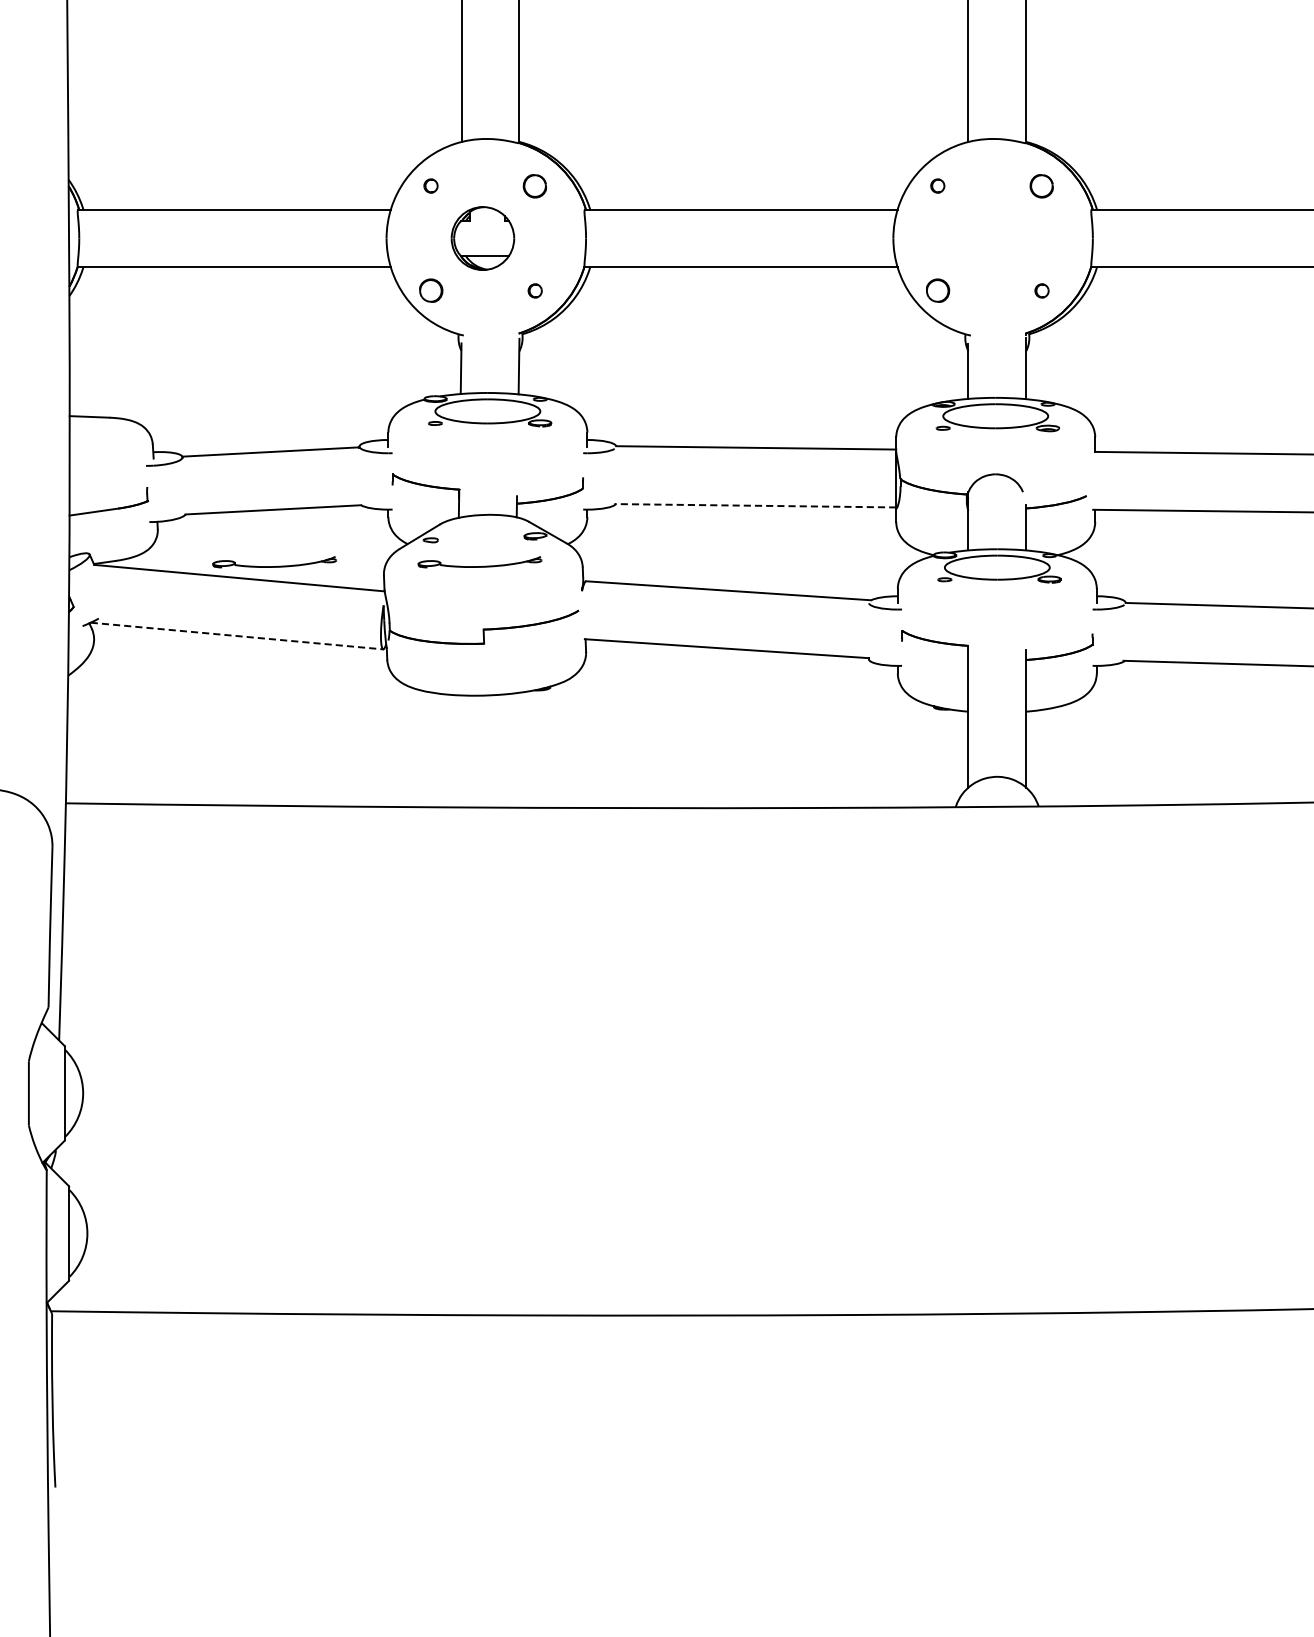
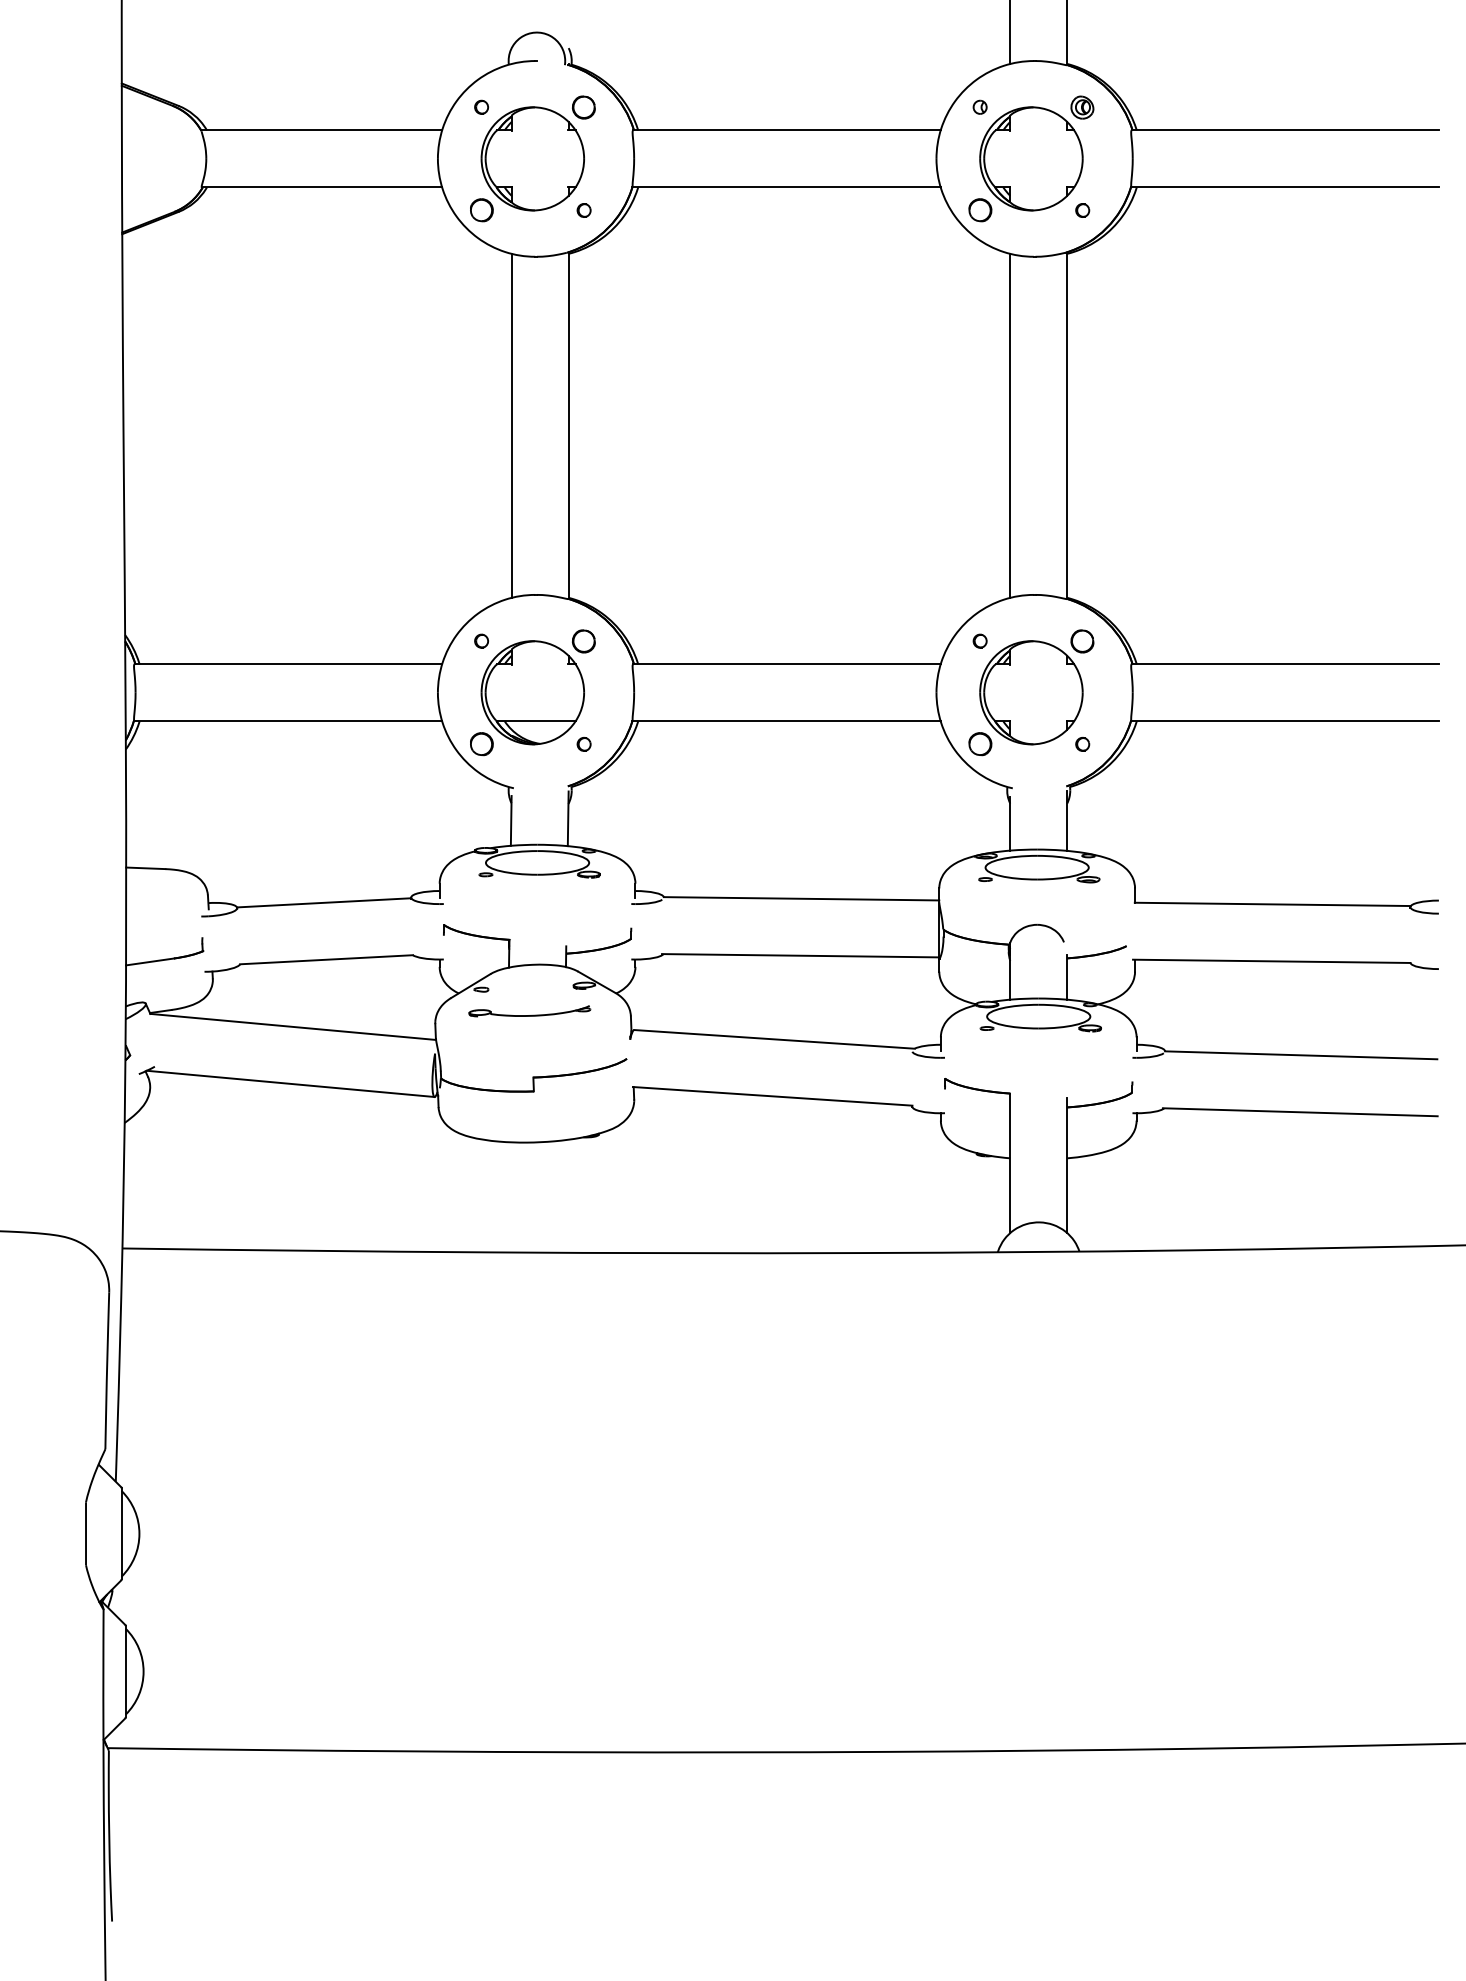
part: (482, 238) -> (532, 692), size x1.67
part: (989, 238) -> (1031, 692), added
line: (755, 505) -> (800, 955), dashed -> solid
part: (274, 562) -> (327, 1011), removed
line: (237, 635) -> (291, 1083), dashed -> solid

